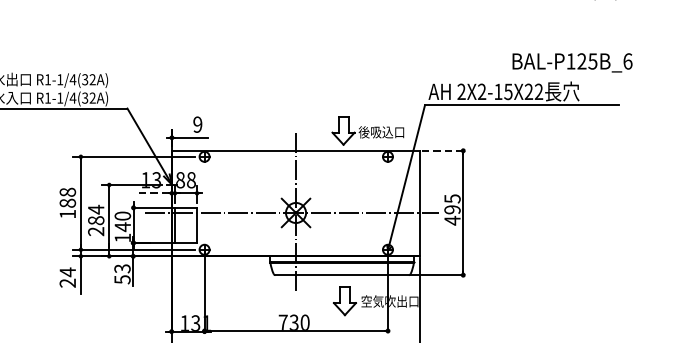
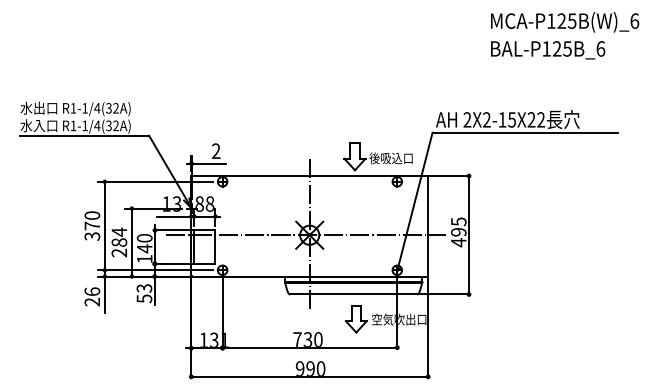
text: (572, 63) -> (548, 50), moved
text: (198, 125) -> (216, 151), 9 -> 2
line: (442, 151) -> (449, 176), dashed -> solid
line: (153, 193) -> (173, 216), dashed -> solid
text: (67, 202) -> (92, 225), 188 -> 370
text: (67, 272) -> (92, 291), 24 -> 26

